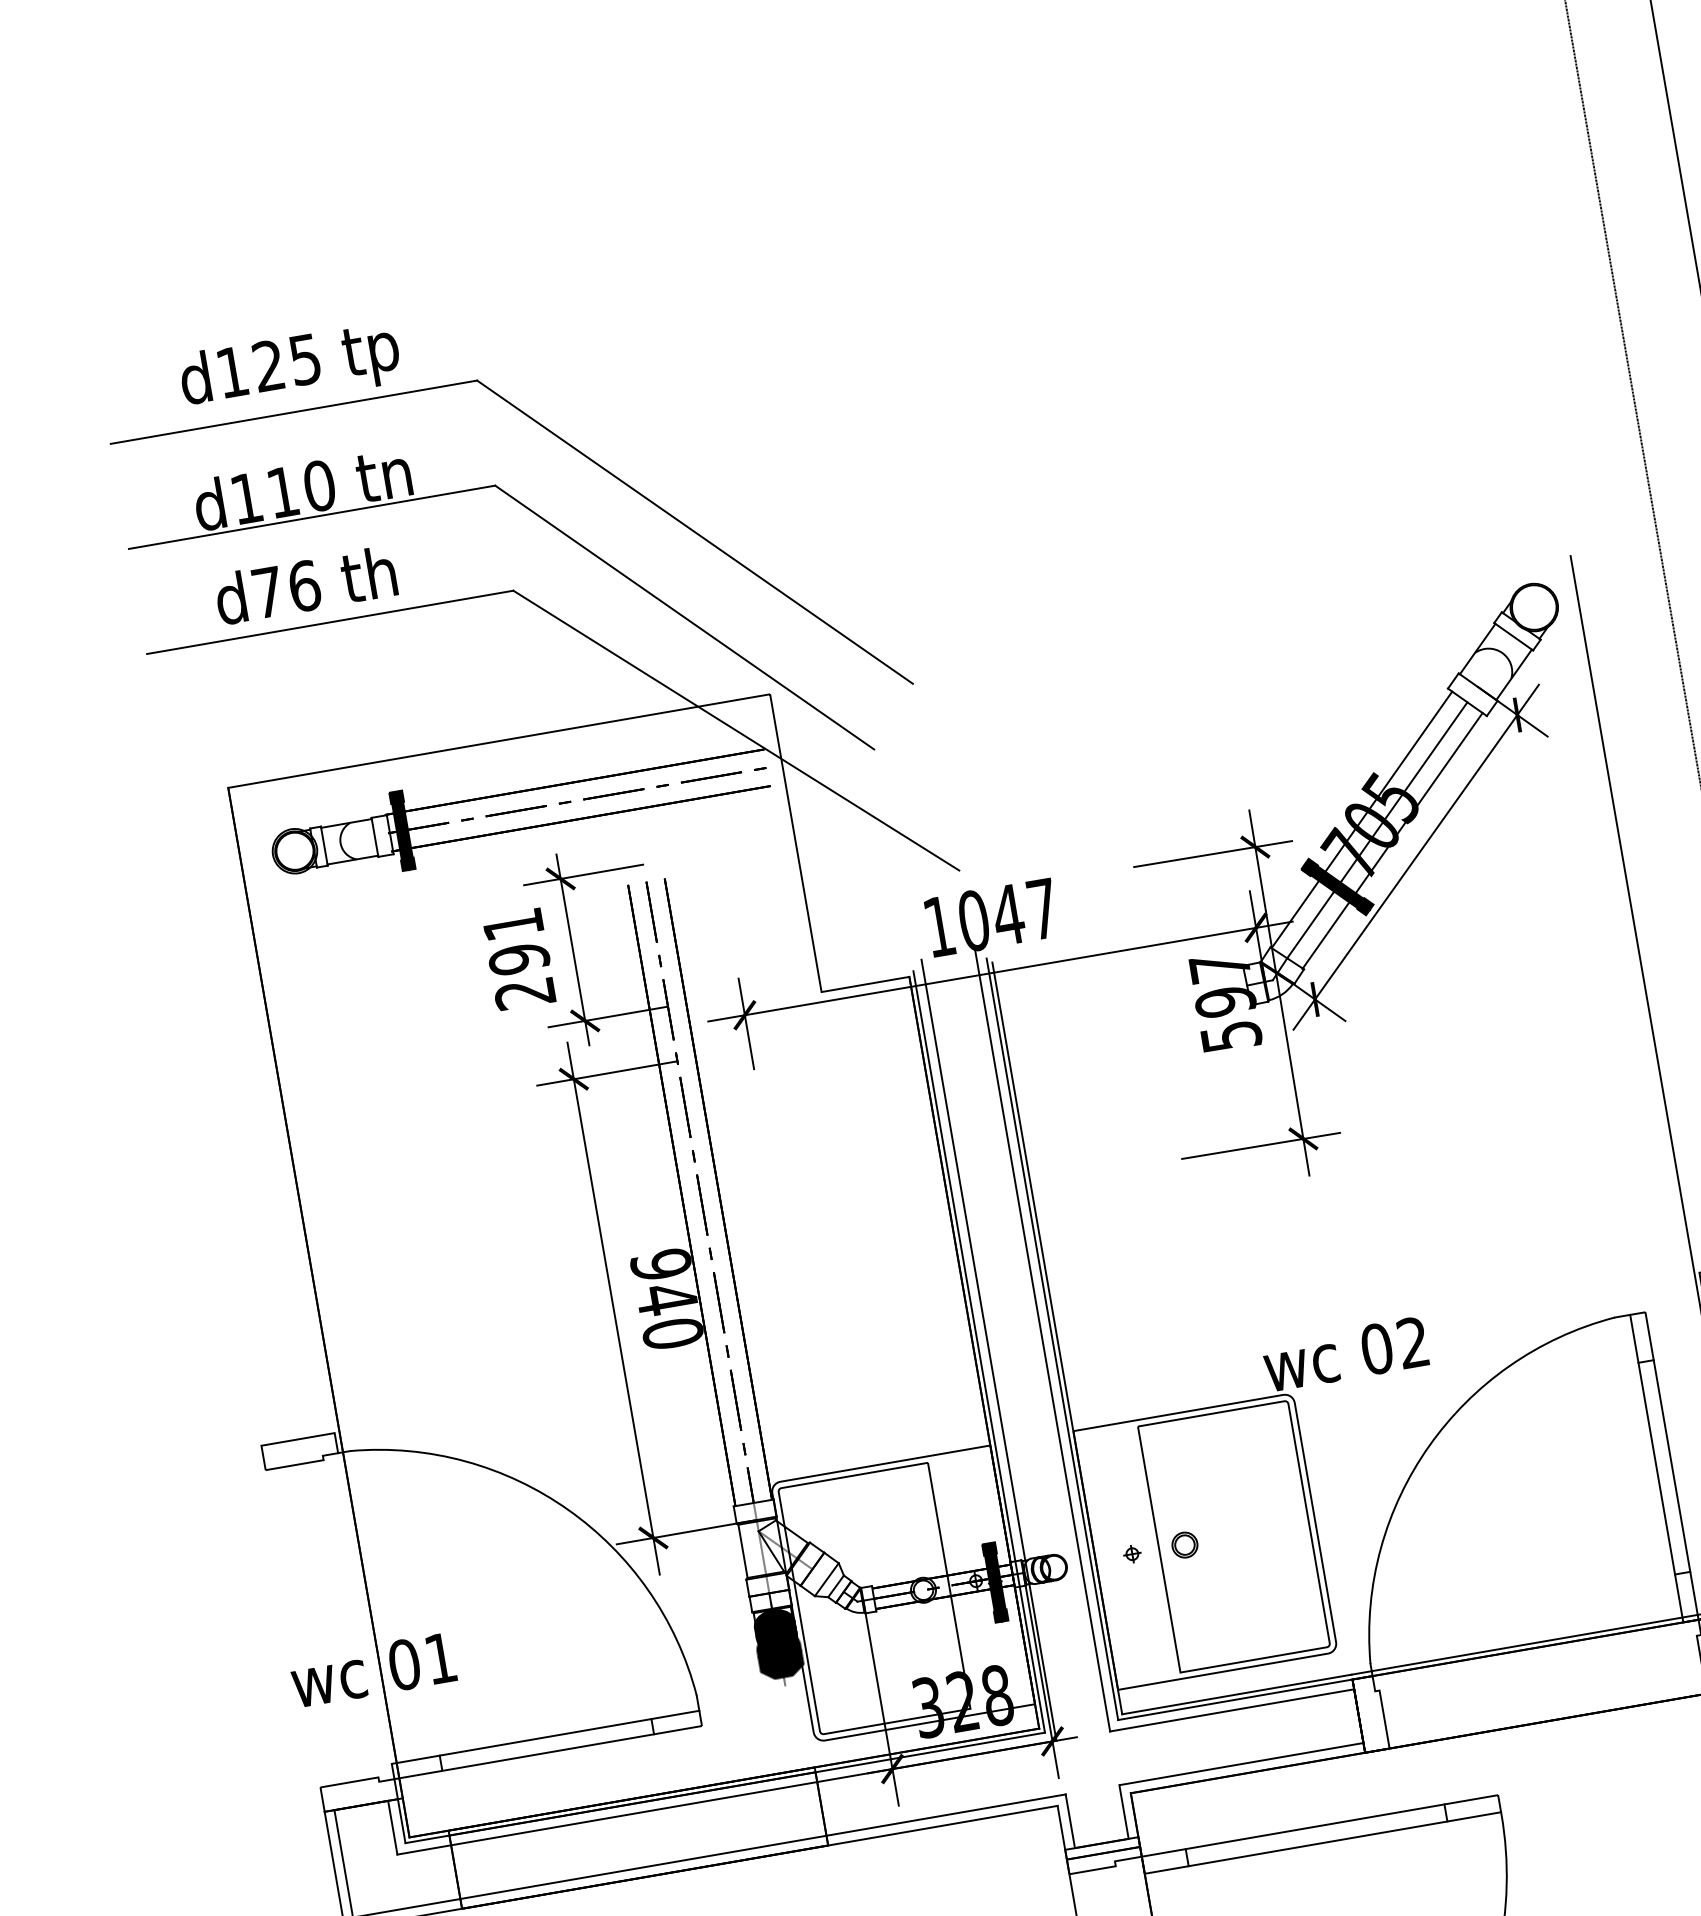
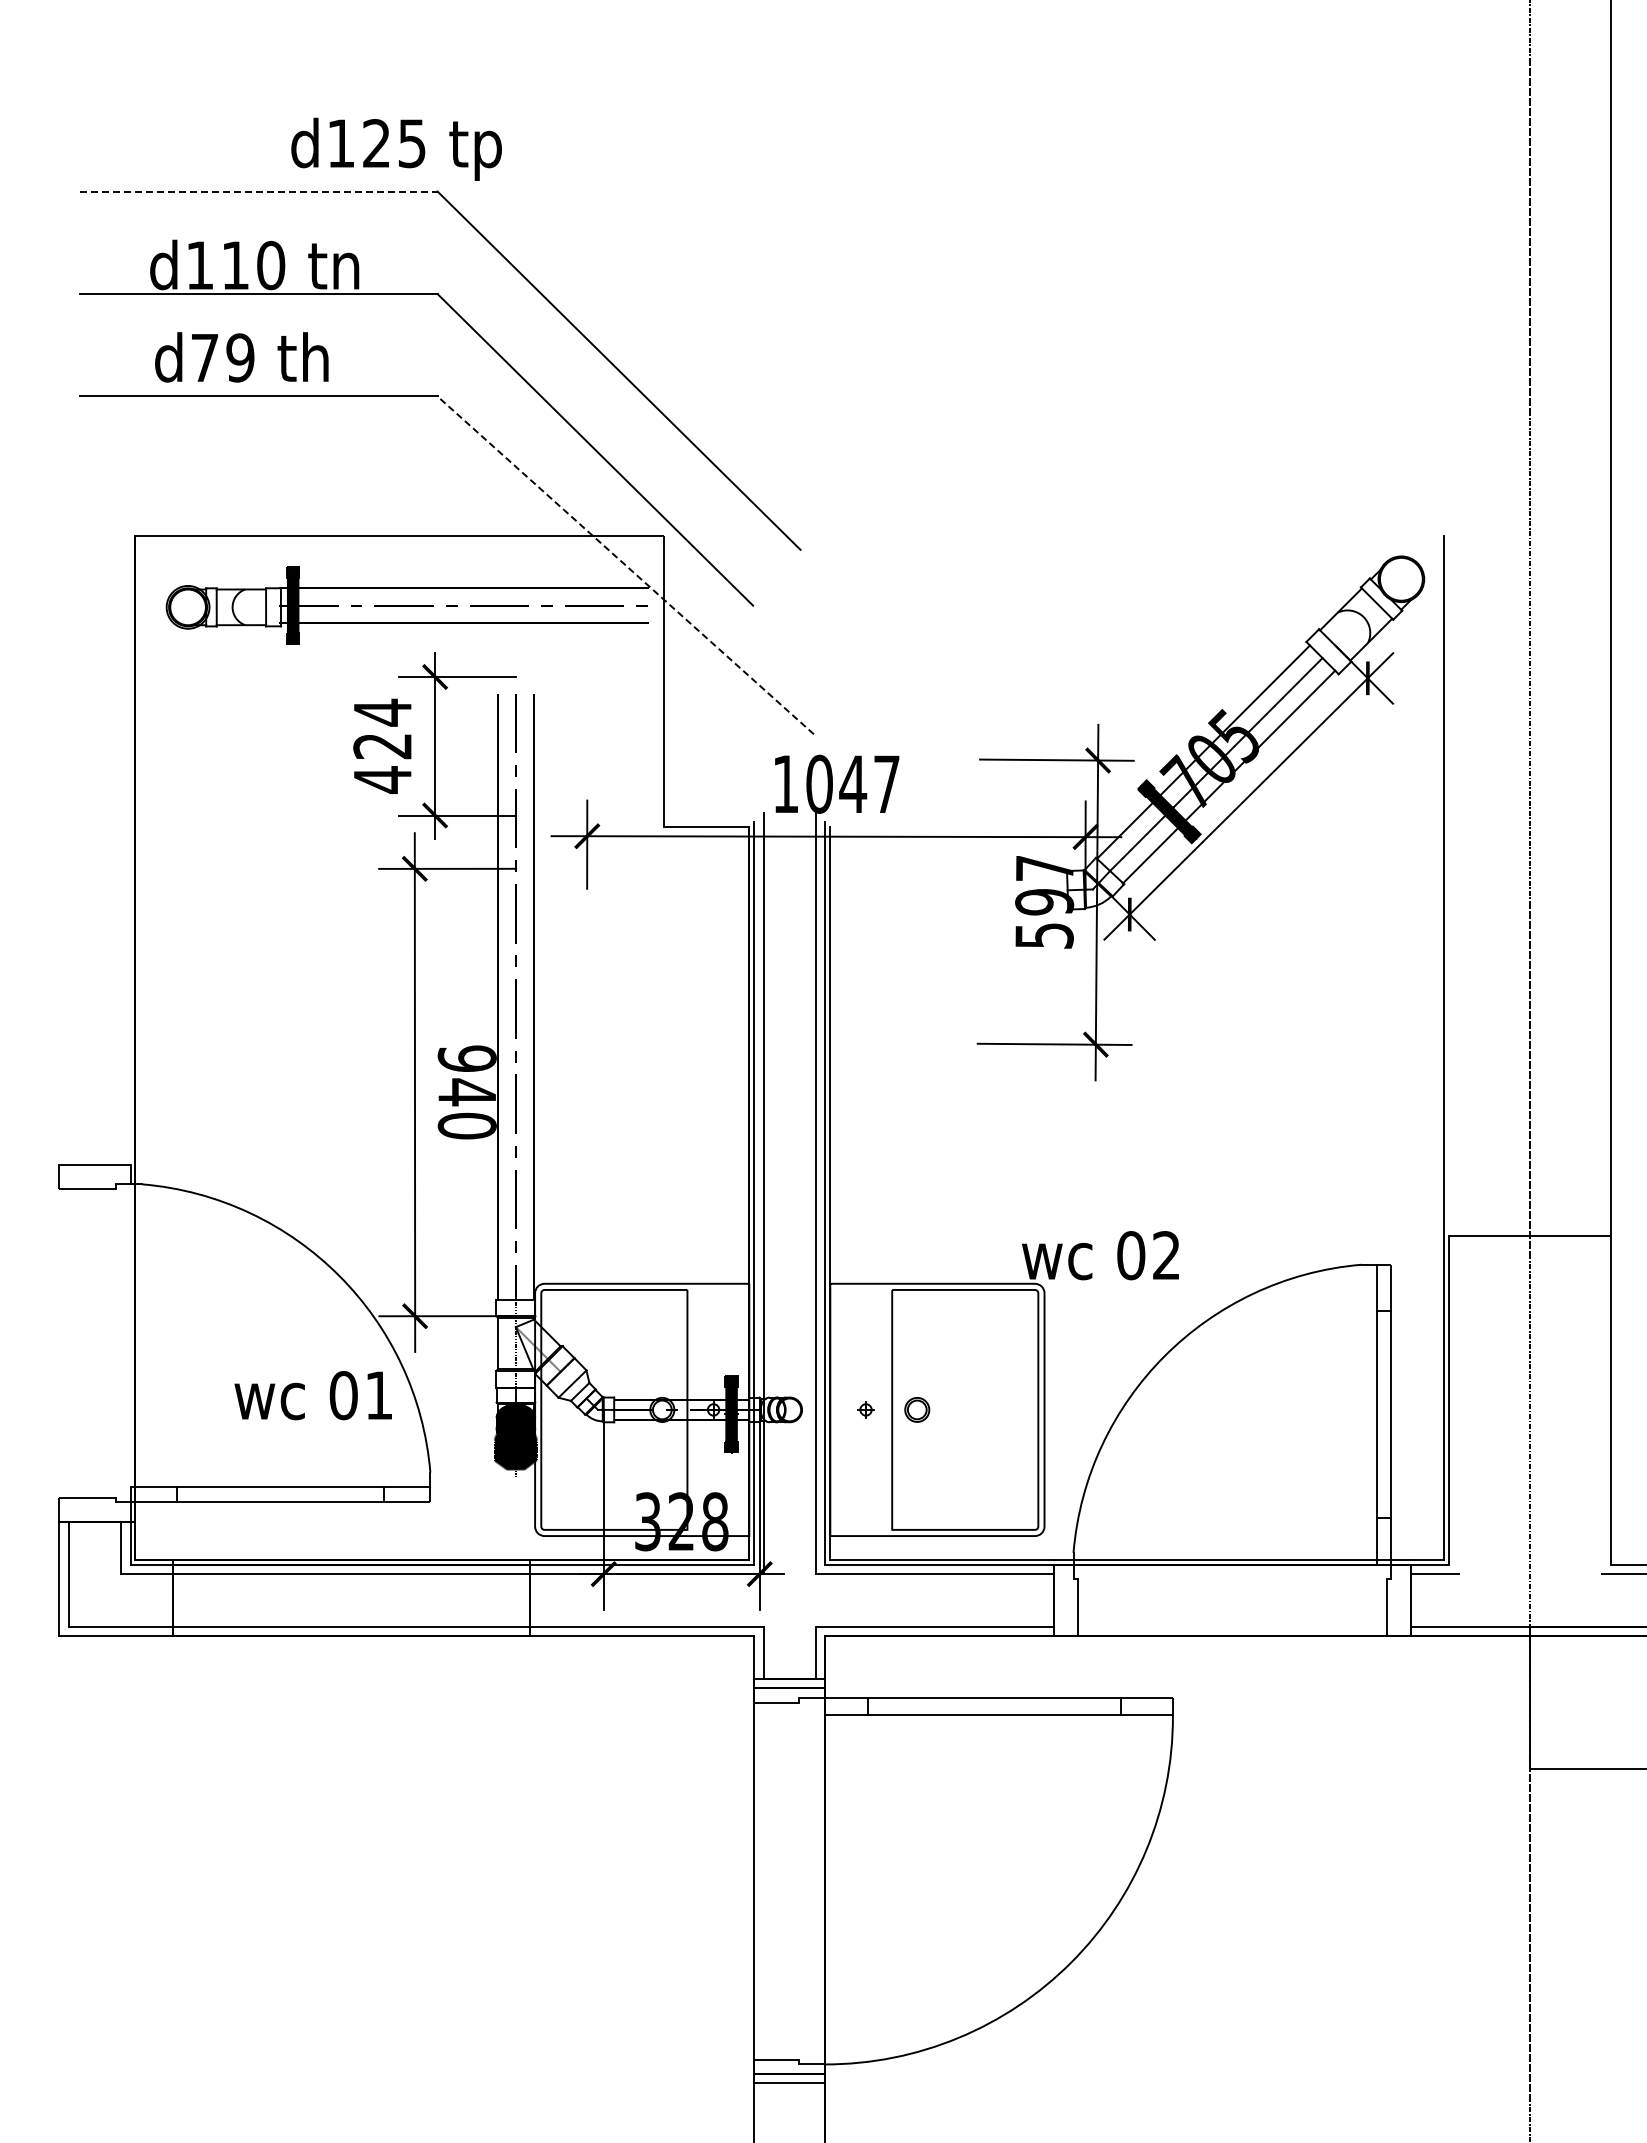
text: (290, 367) -> (396, 148), moved
line: (293, 412) -> (258, 191), solid -> dashed
text: (304, 585) -> (240, 357), d76 -> d79
line: (736, 730) -> (625, 565), solid -> dashed
text: (519, 959) -> (382, 746), 291 -> 424
text: (372, 1670) -> (312, 1395), moved

